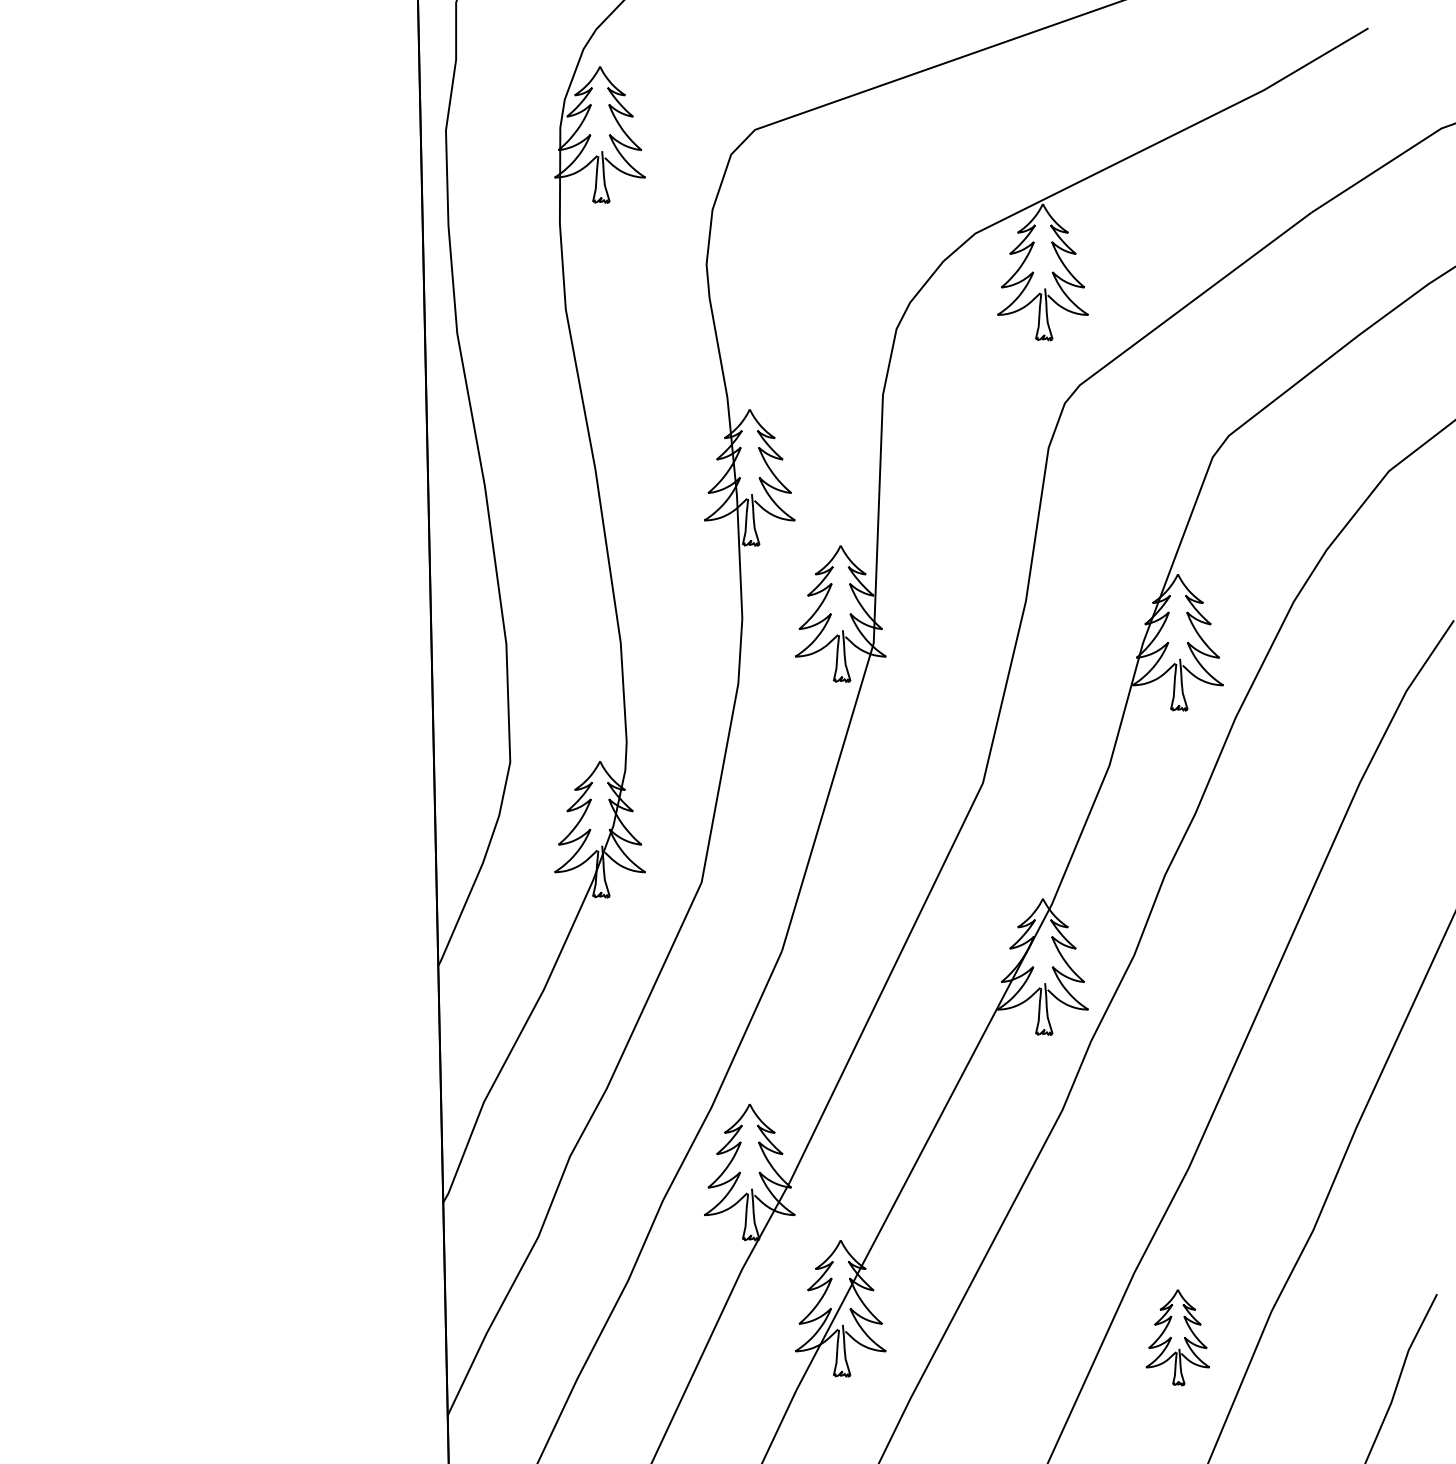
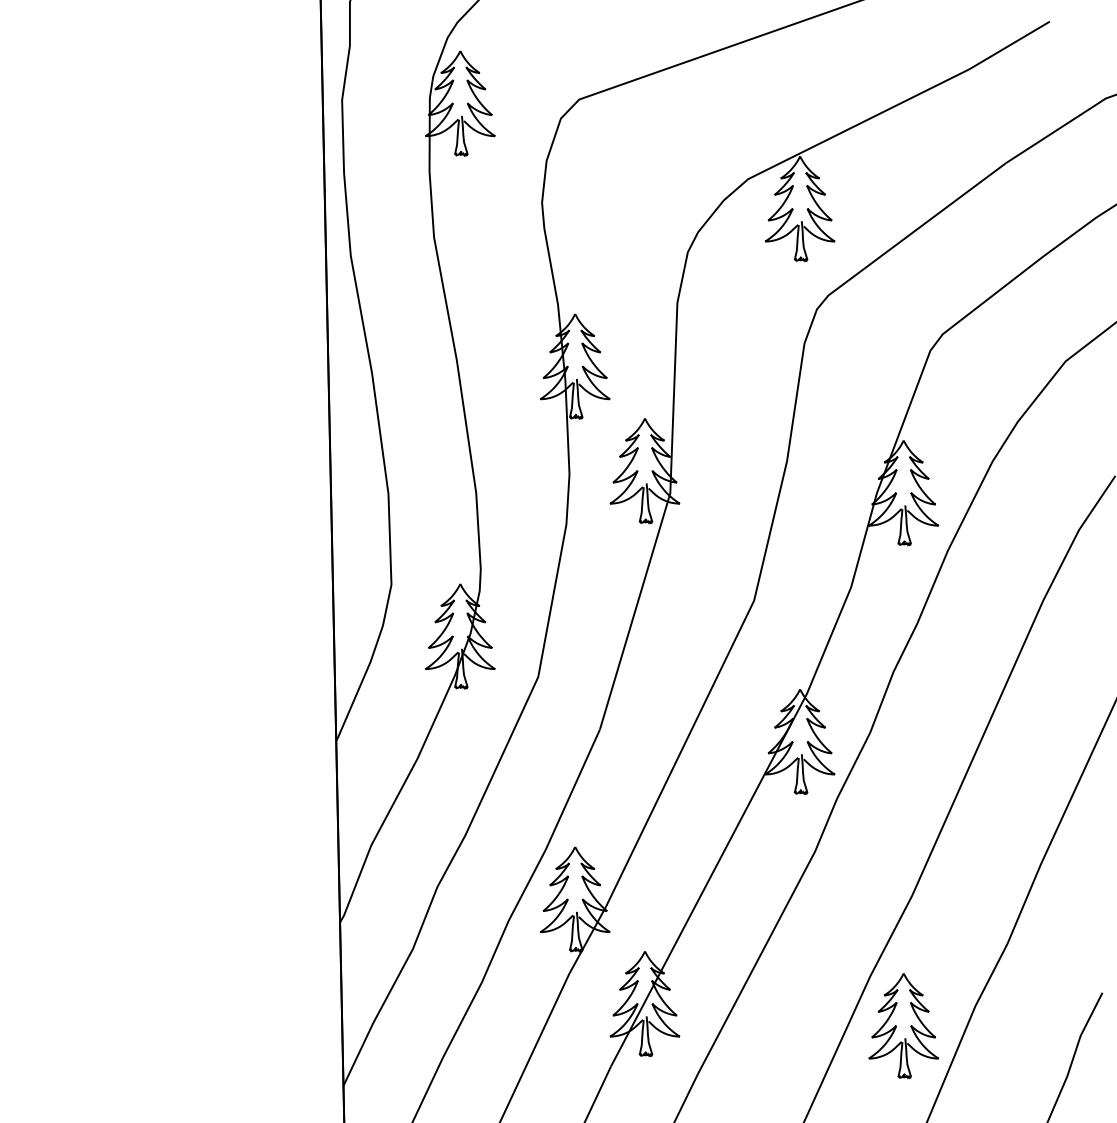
part: (1177, 1338) -> (903, 1026), size x1.43

